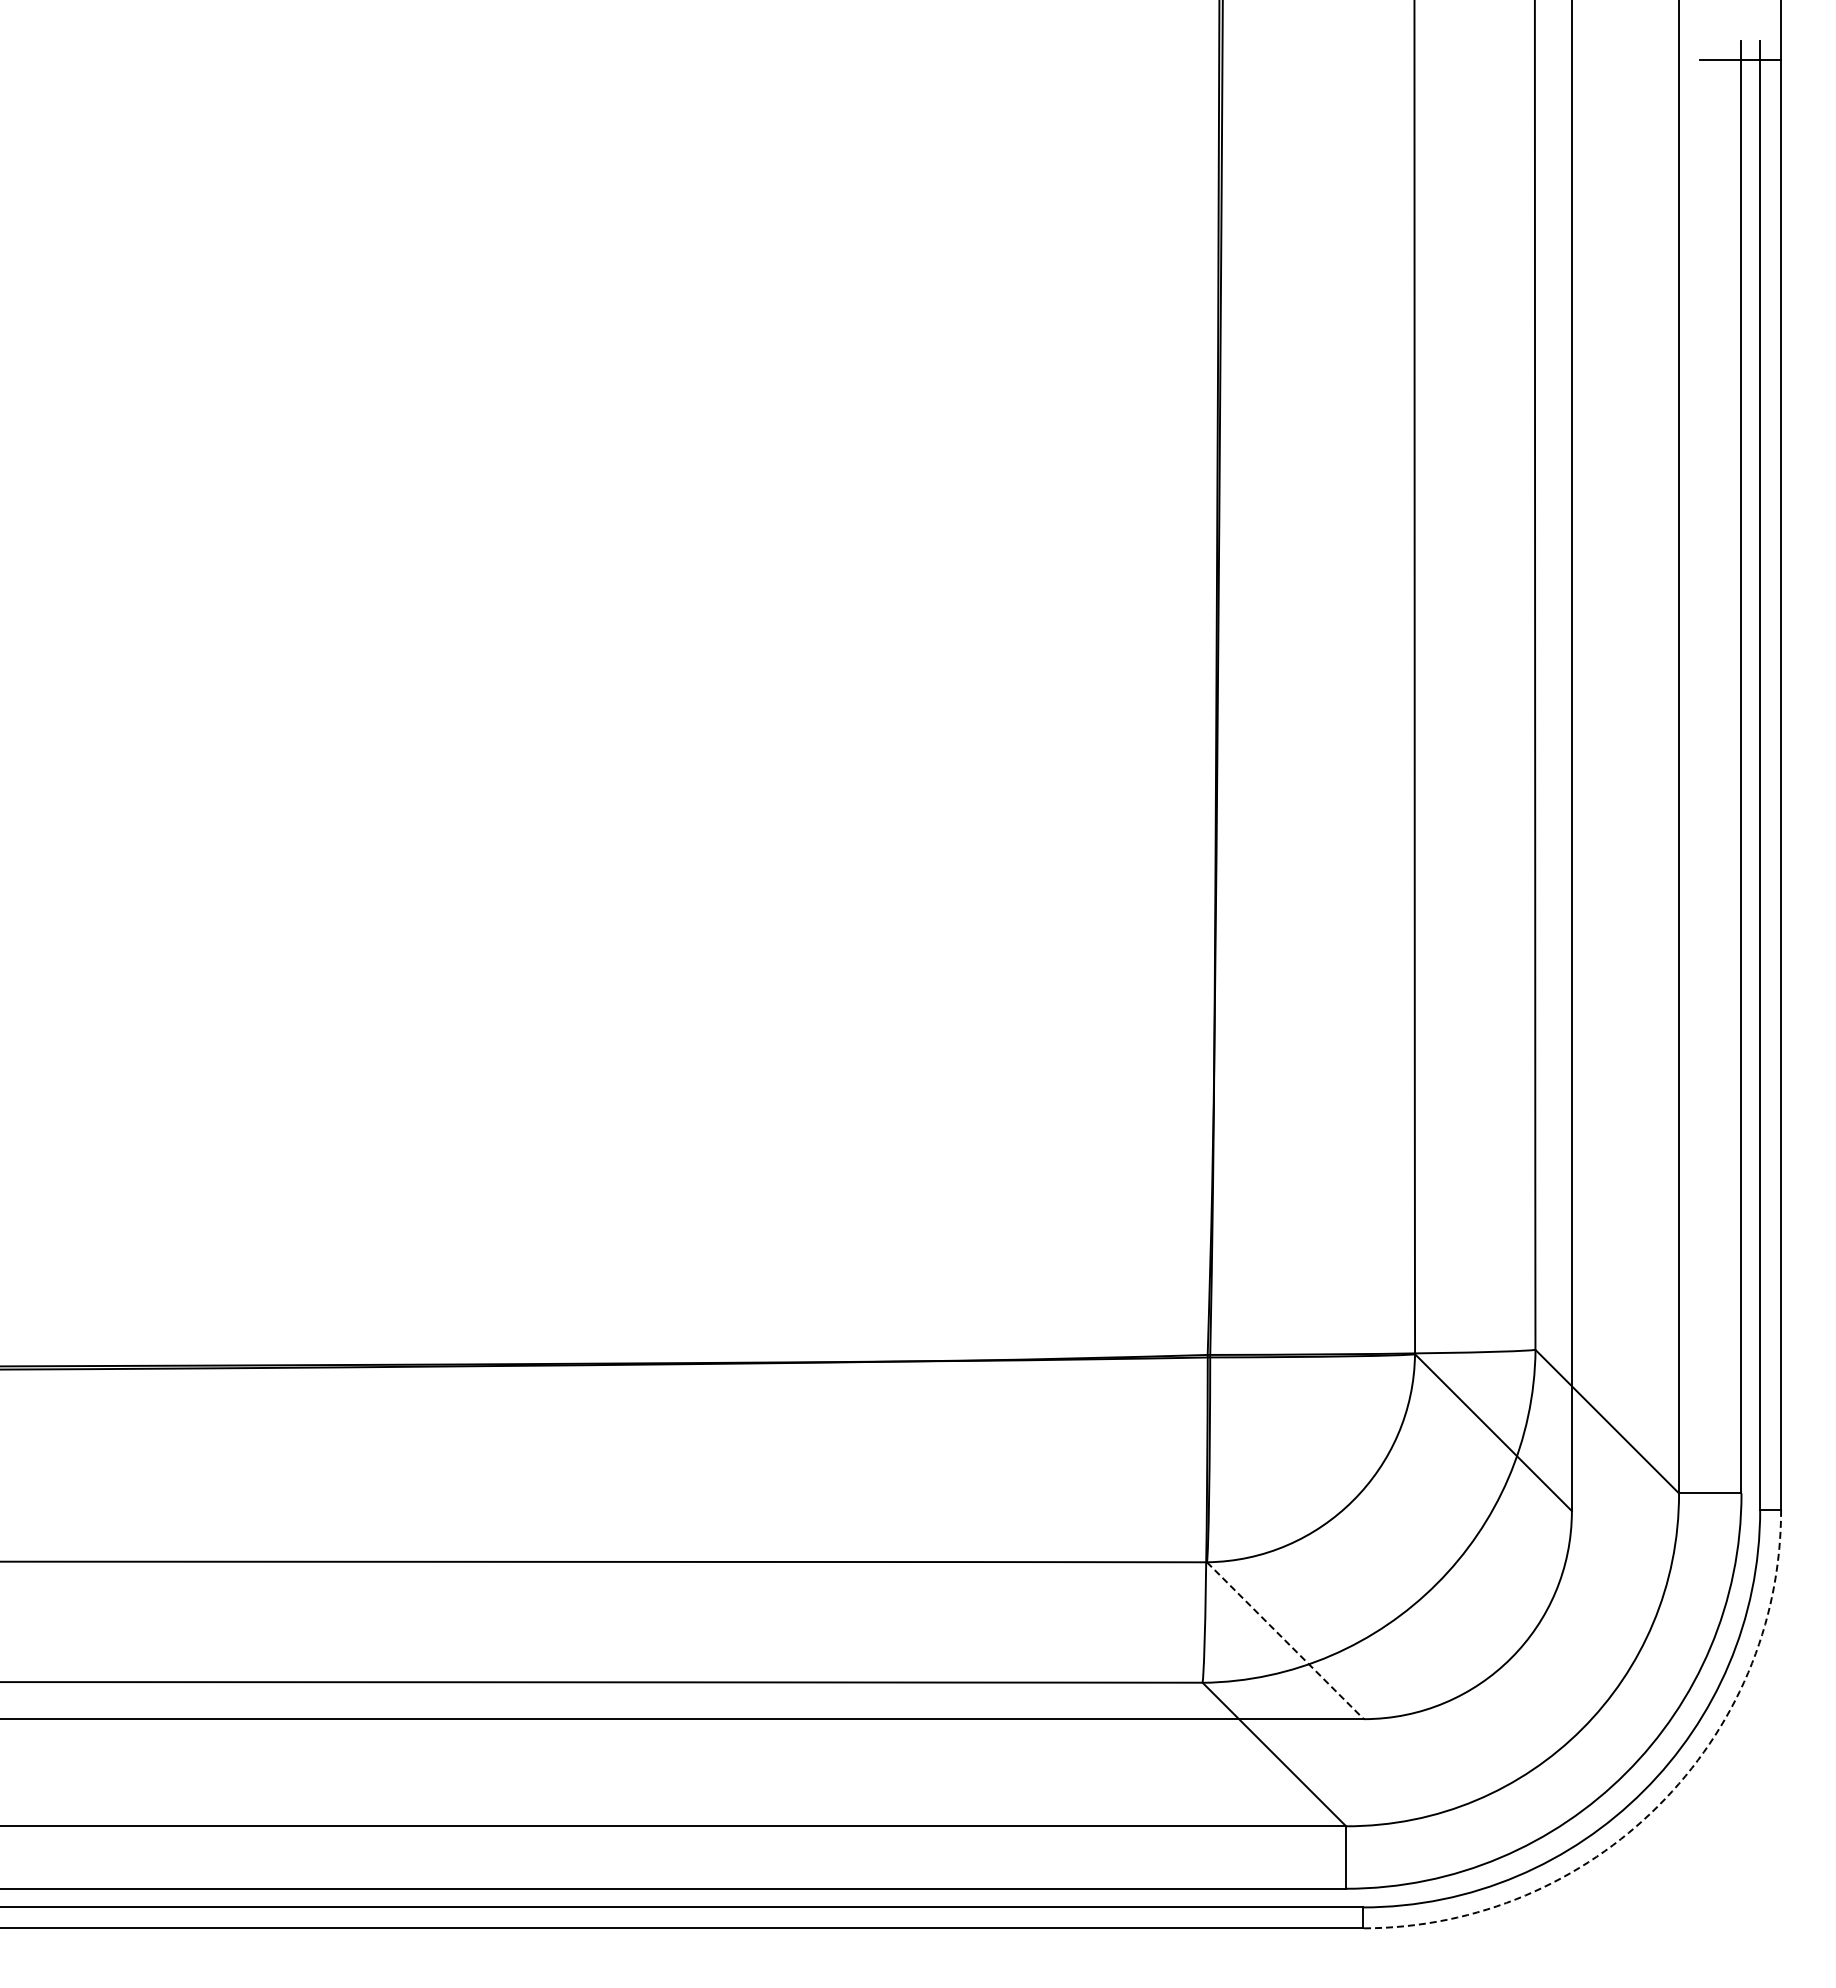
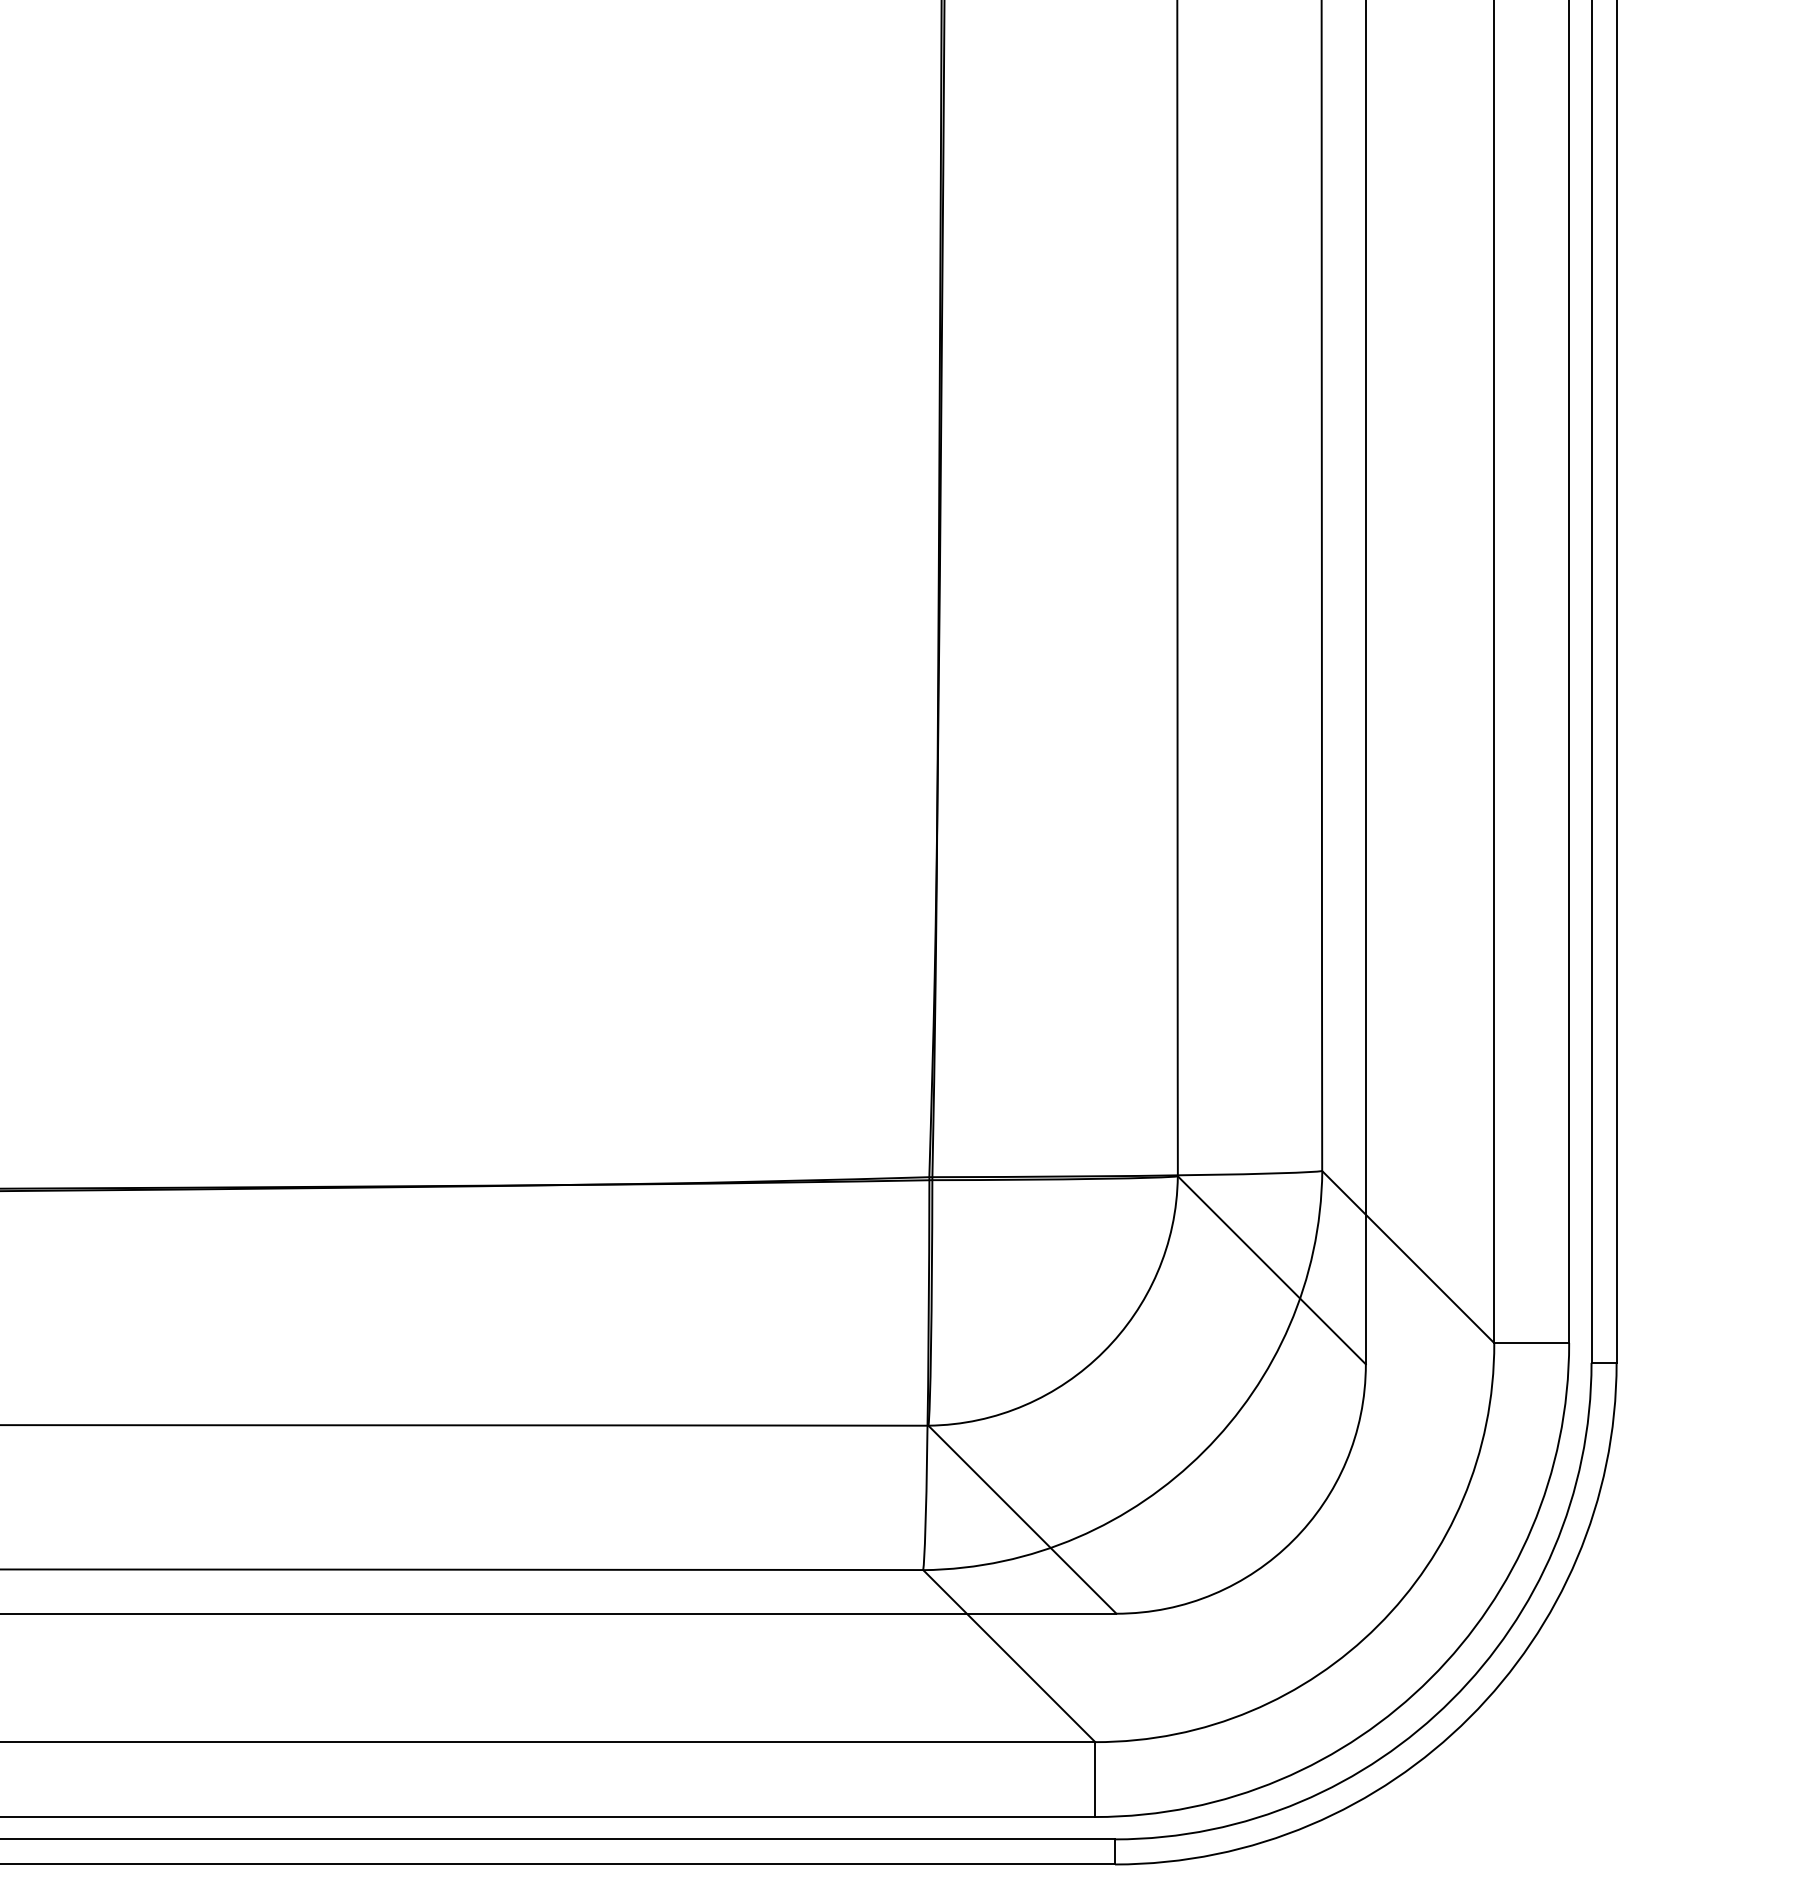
line: (1285, 1640) -> (1022, 1519), dashed -> solid
arc: (1658, 1805) -> (1469, 1717), dashed -> solid

